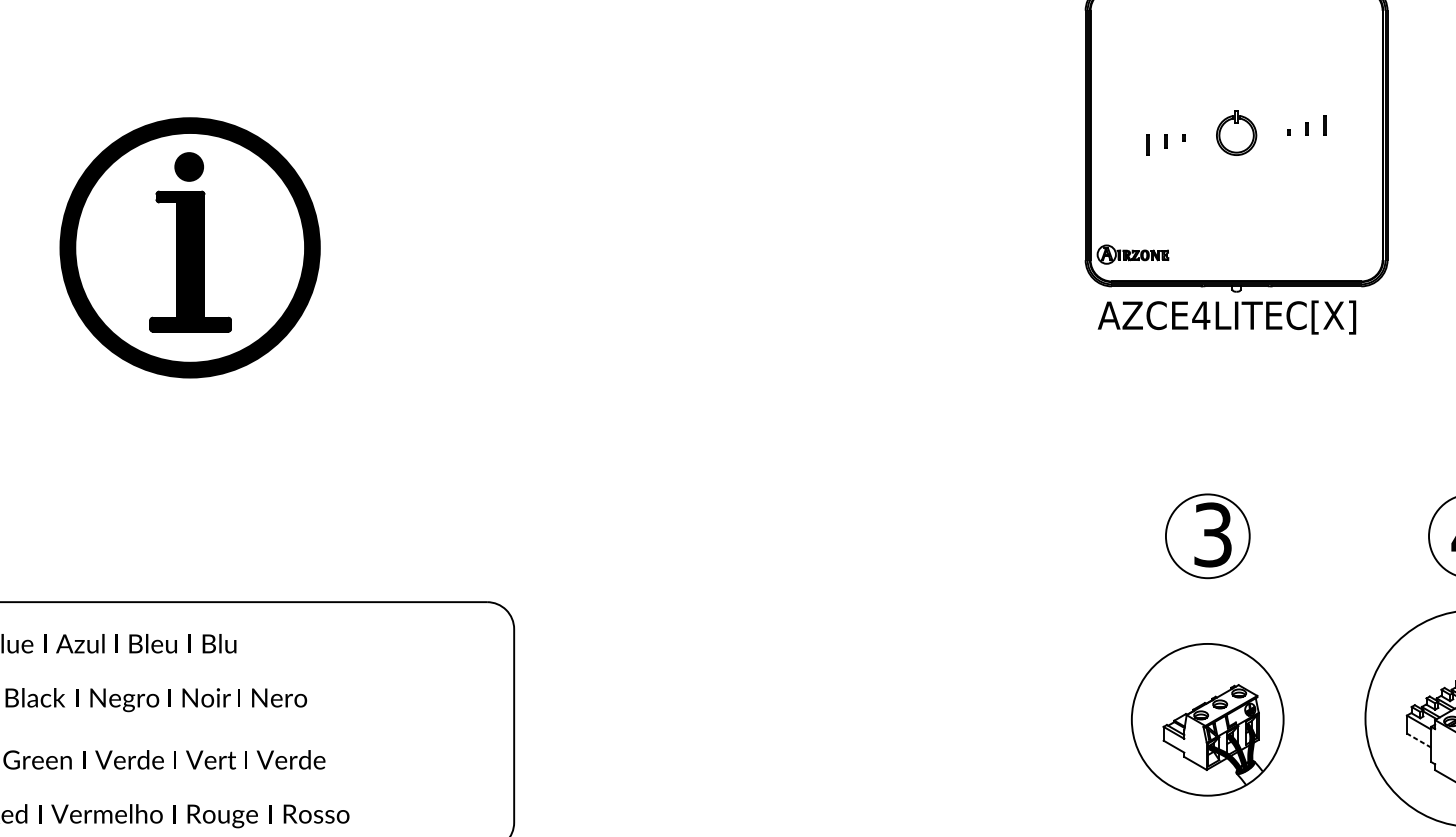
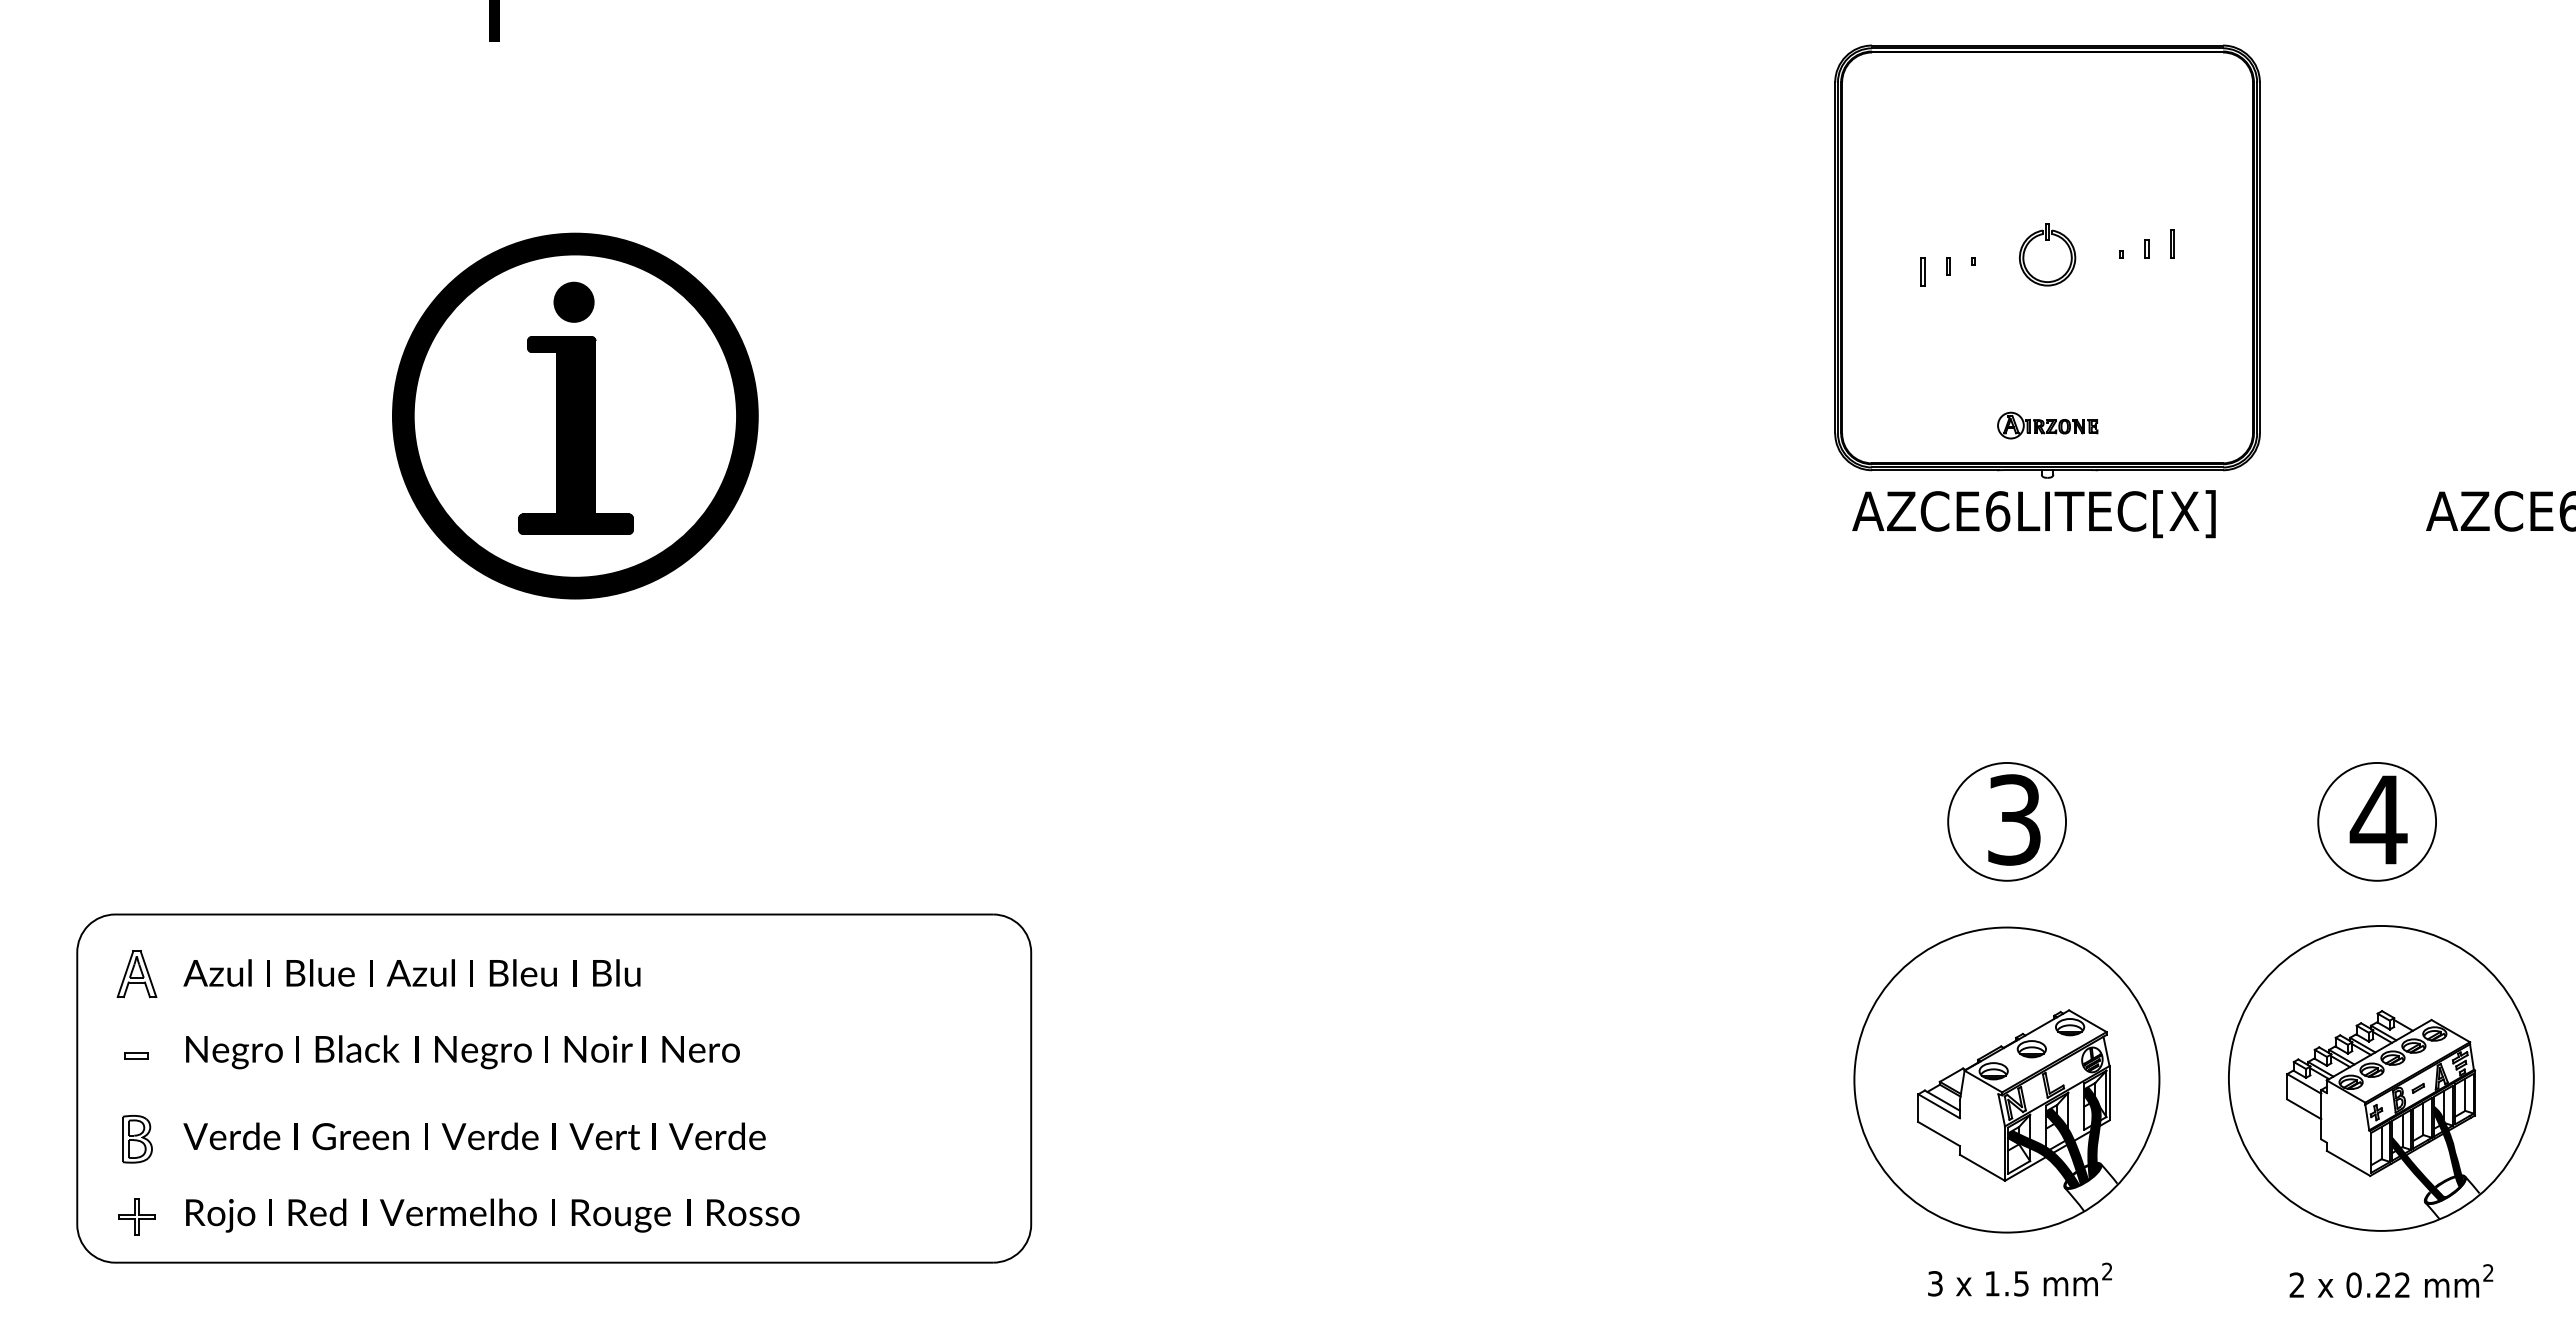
part: (1132, 254) -> (2047, 425), moved
text: (1201, 315) -> (1997, 511), AZCE4LITEC[X] -> AZCE6LITEC[X]
part: (1207, 719) -> (2006, 1079), size x1.43
line: (1419, 740) -> (2304, 1109), dashed -> solid

